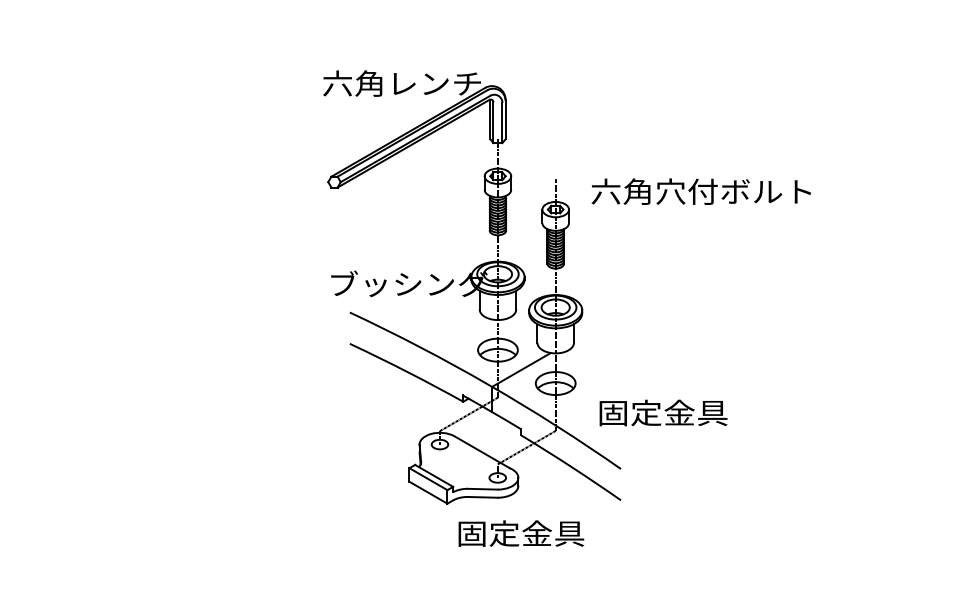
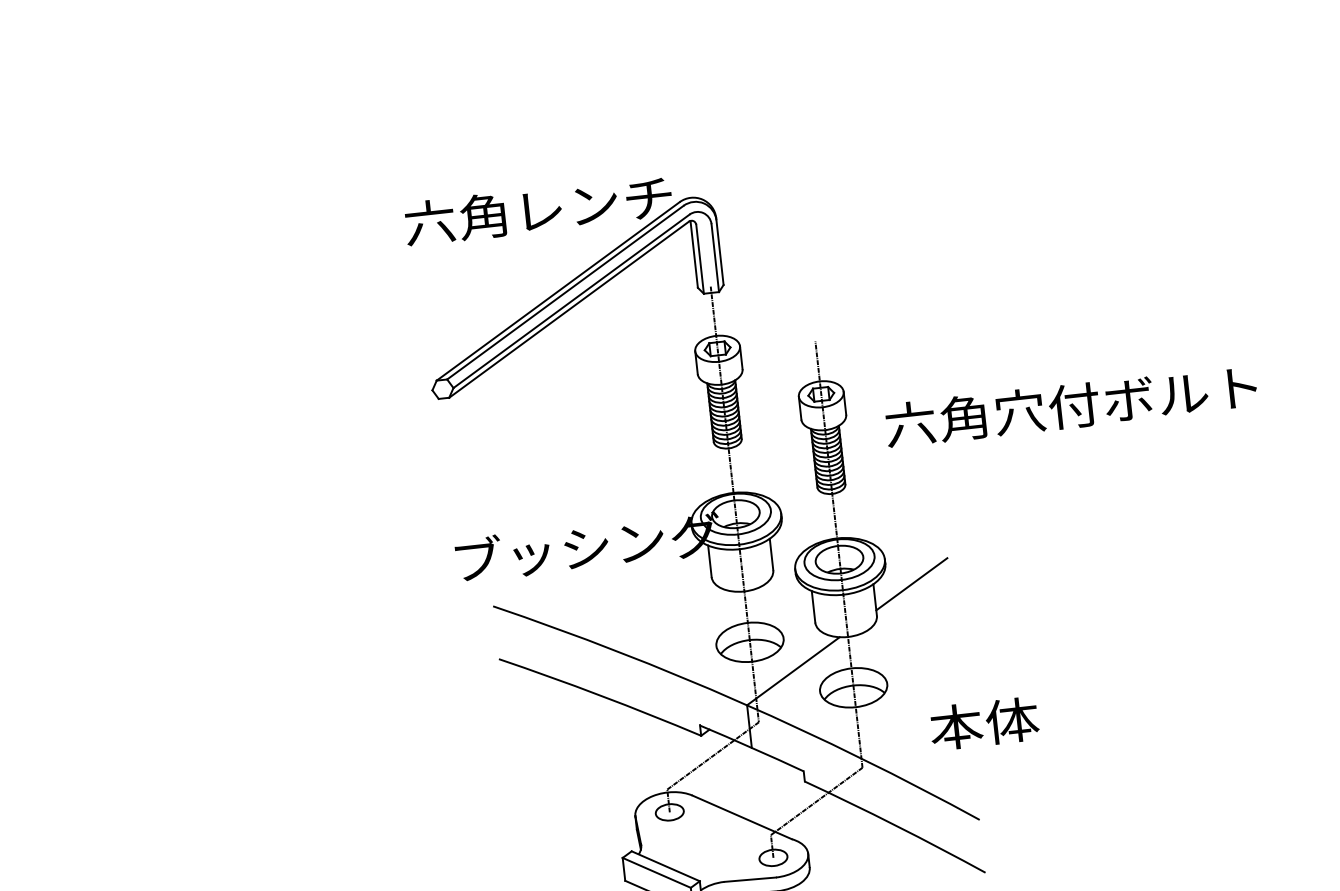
text: (700, 191) -> (1069, 406), moved
line: (595, 326) -> (910, 584), added
text: (662, 412) -> (1039, 716), 固定金具 -> 本体

